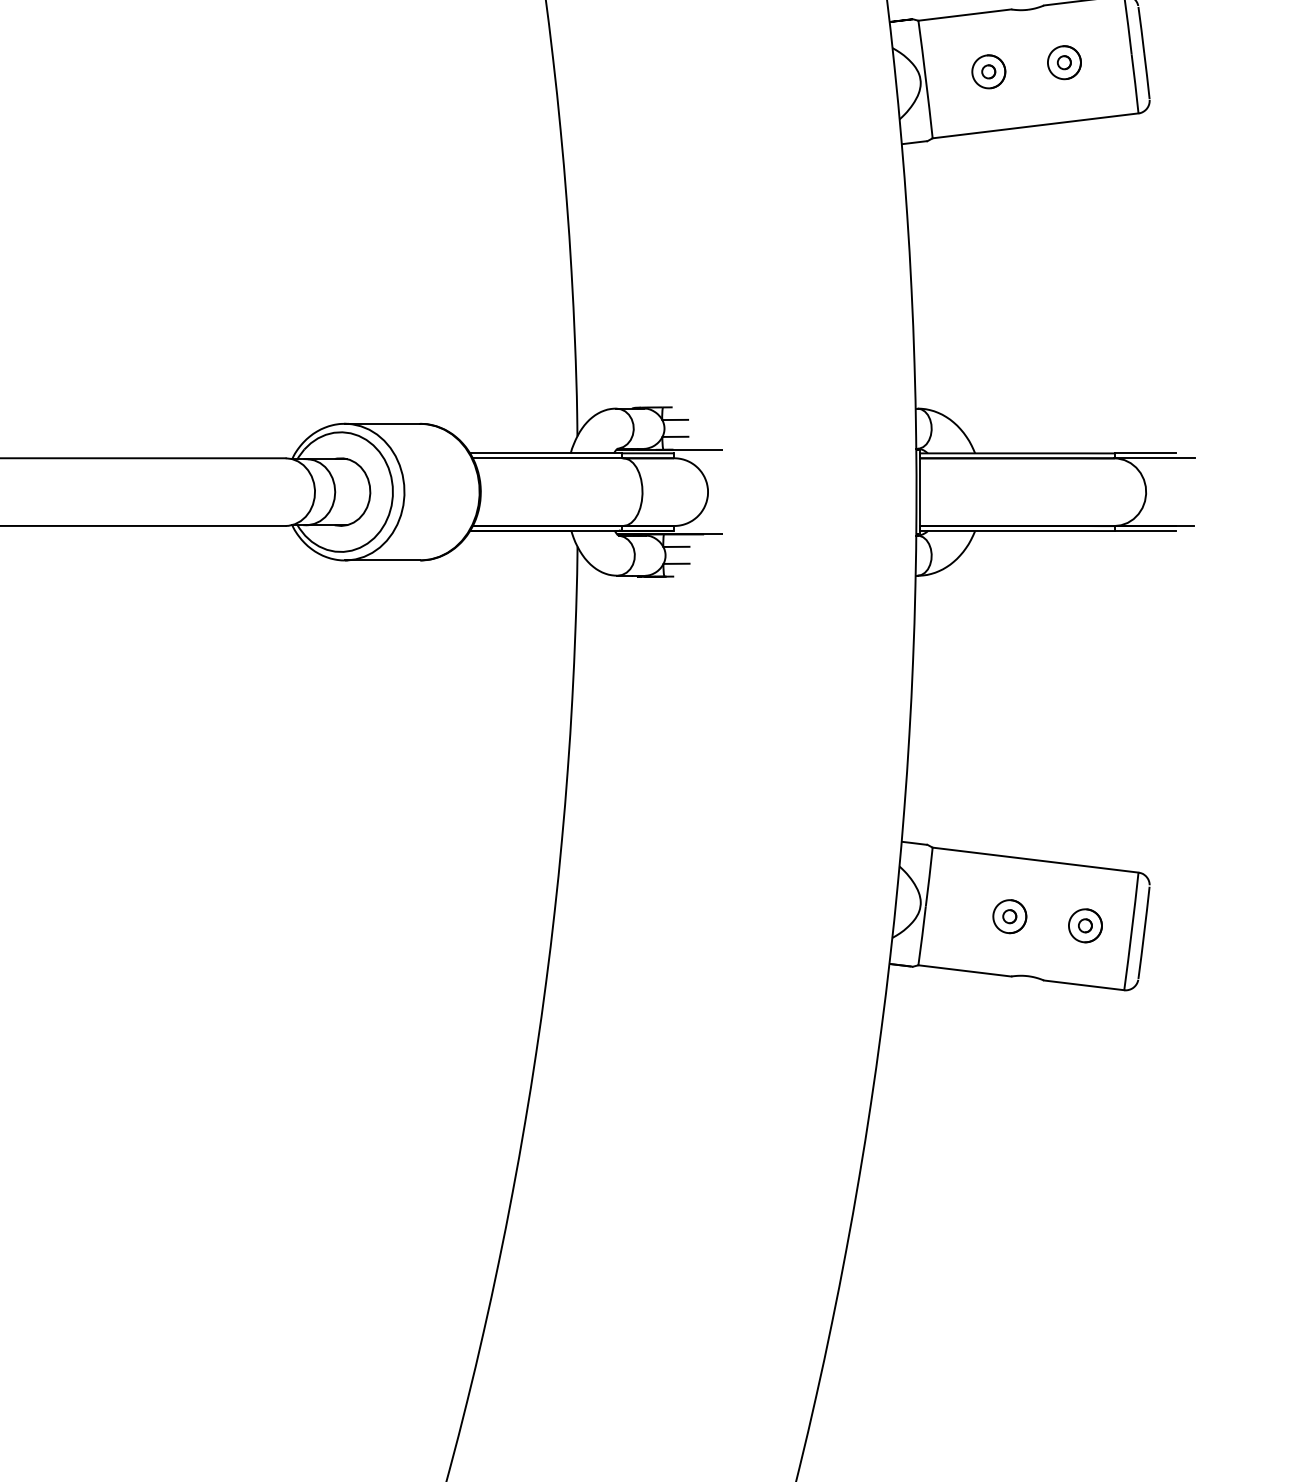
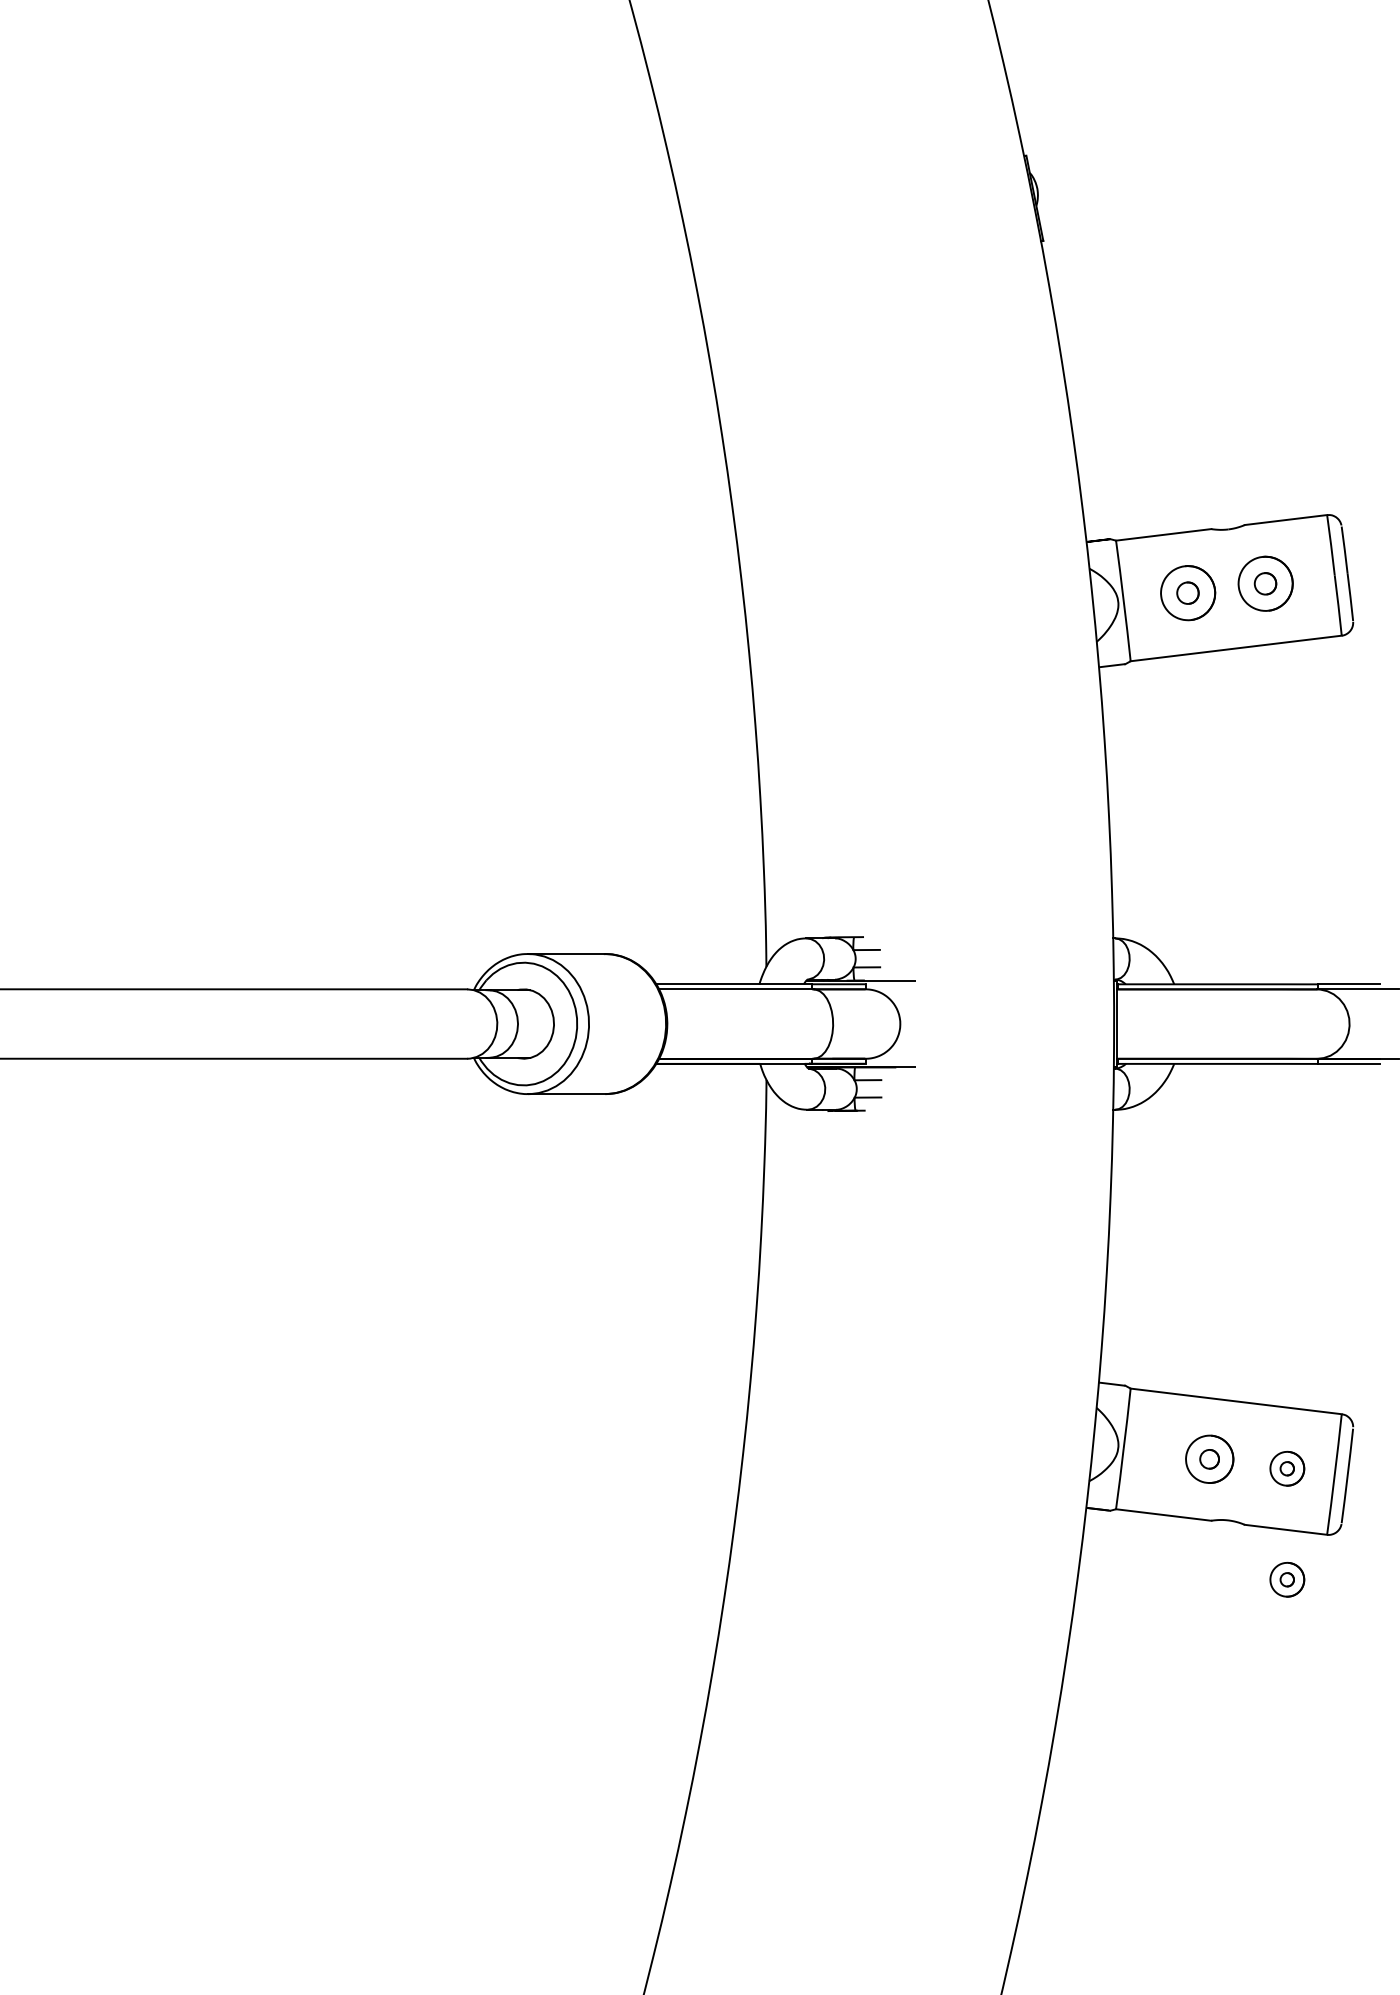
part: (1064, 62) -> (1265, 583), size x1.6
part: (989, 71) -> (1188, 592), size x1.6
part: (1009, 916) -> (1209, 1459), size x1.4
part: (1085, 1033) -> (1287, 1579), added

